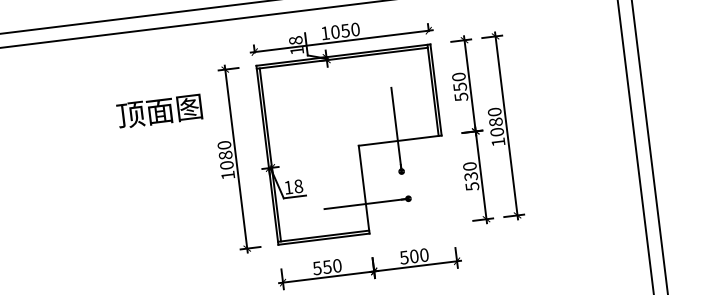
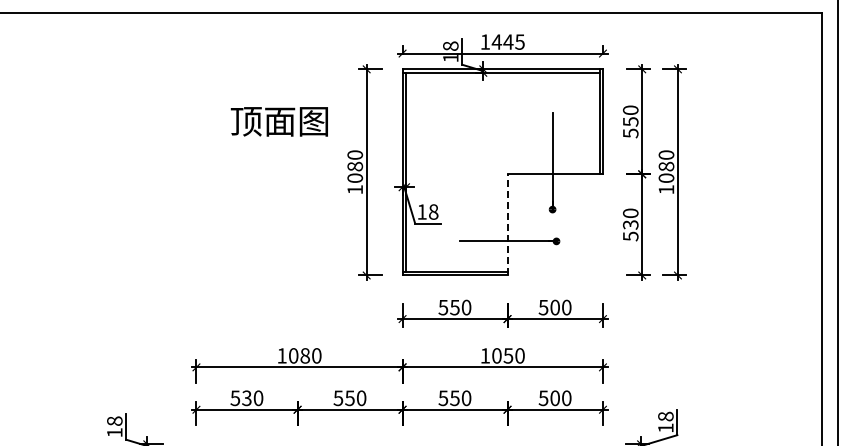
text: (344, 30) -> (507, 41), 1050 -> 1445
text: (158, 111) -> (278, 121), moved
line: (364, 189) -> (507, 224), solid -> dashed

